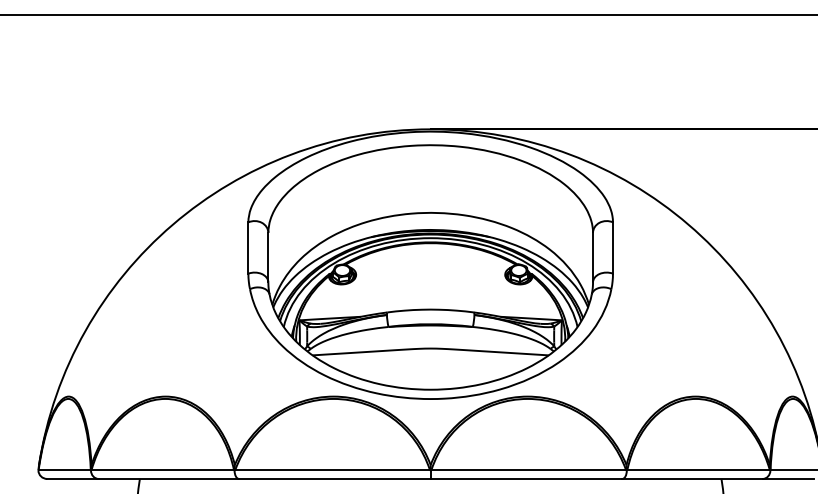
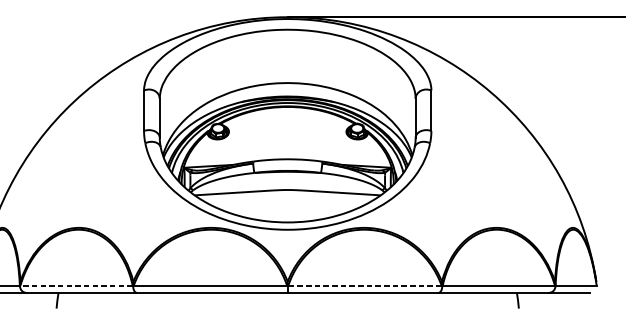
line: (162, 469) -> (76, 285), solid -> dashed
line: (528, 469) -> (364, 285), solid -> dashed

